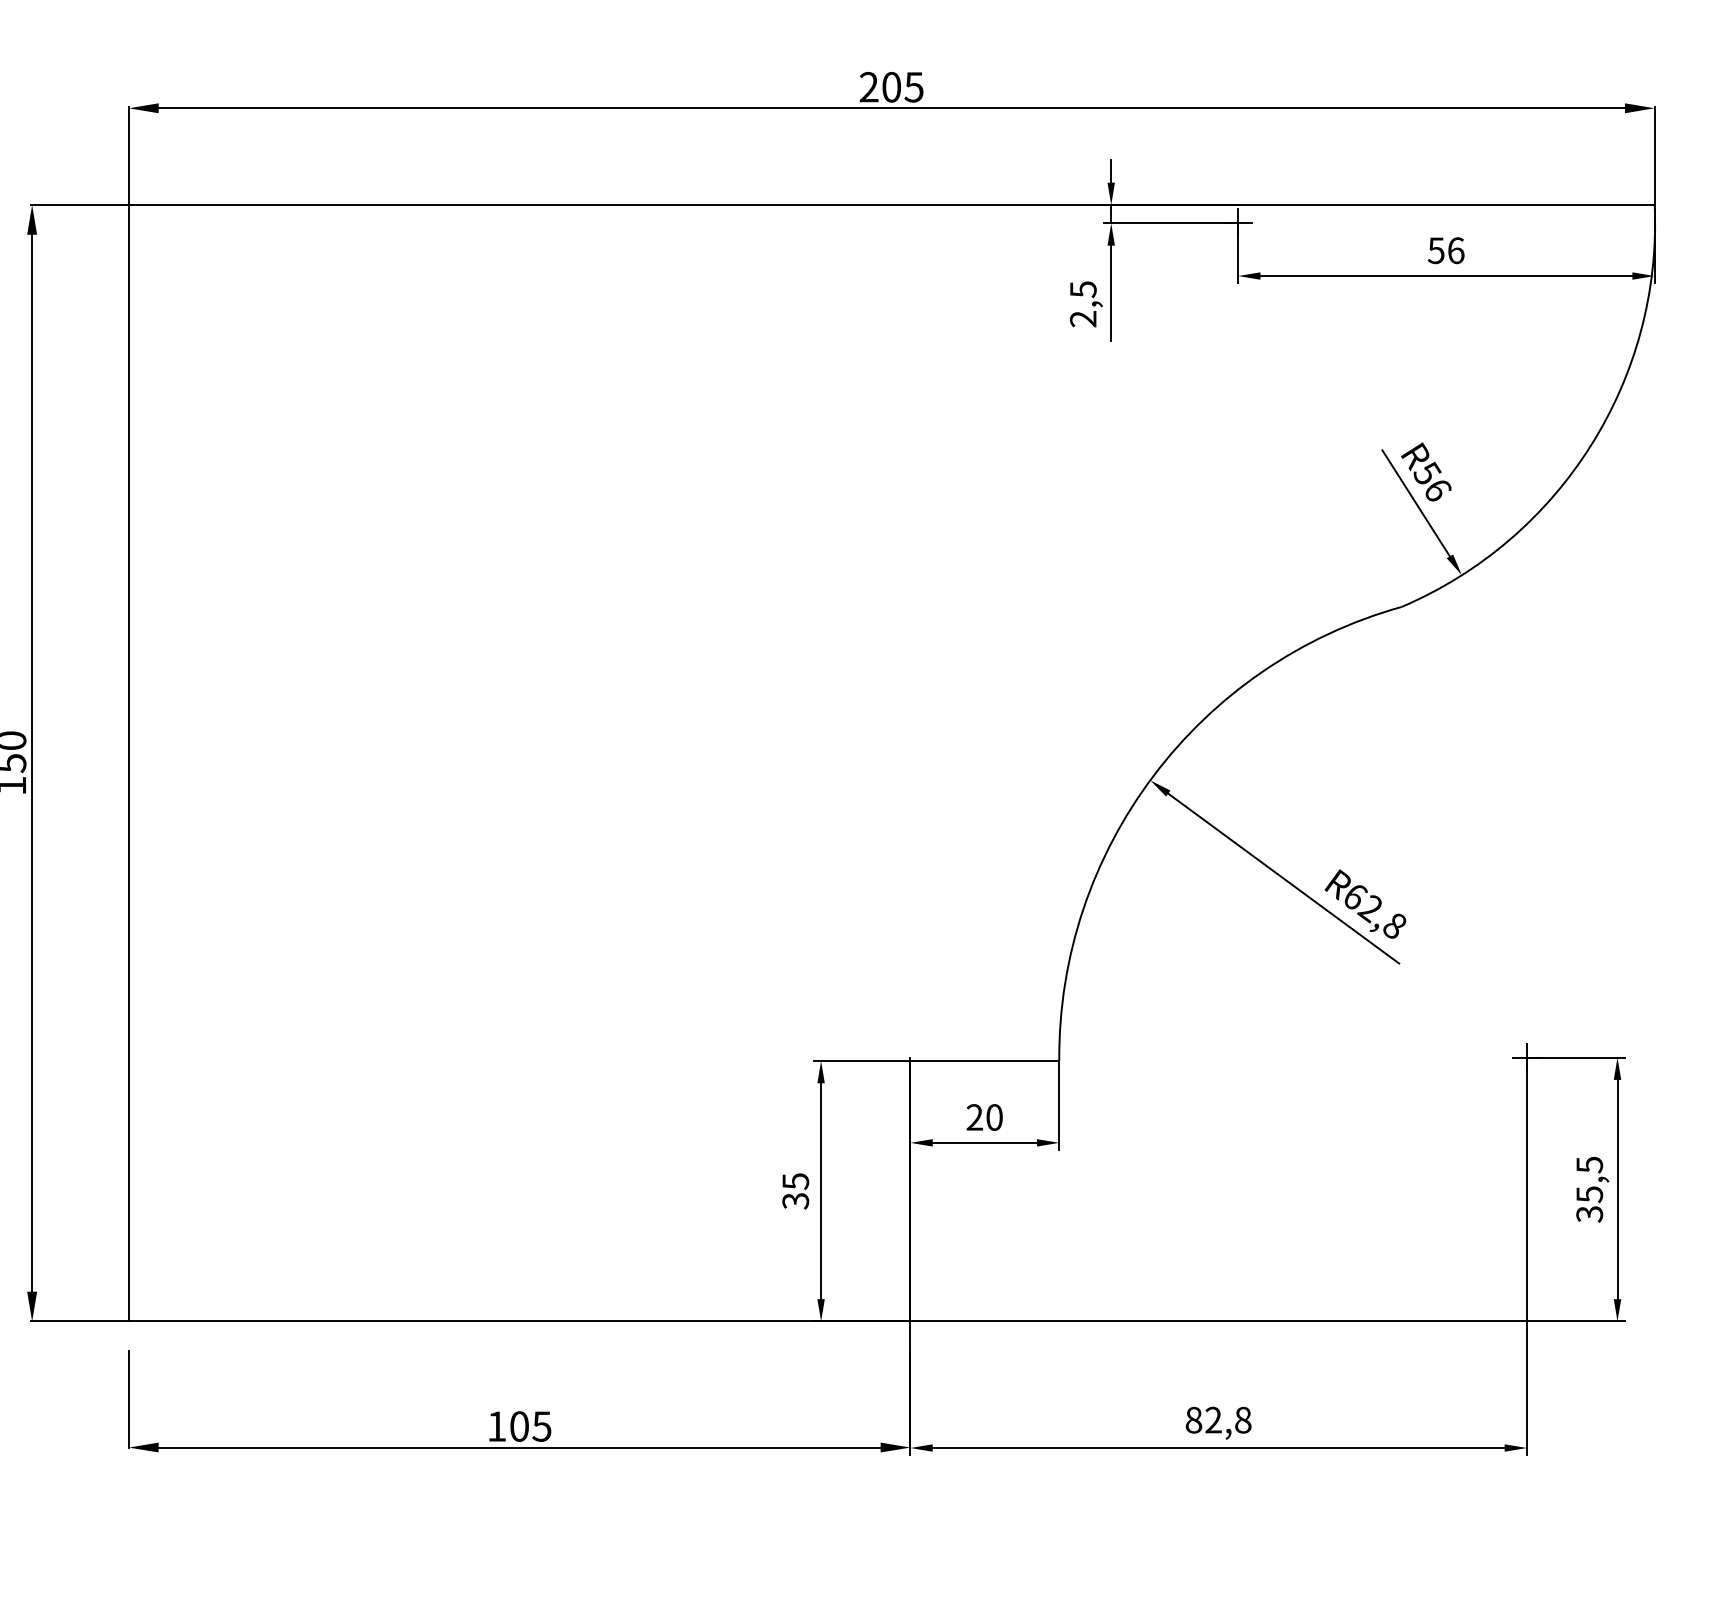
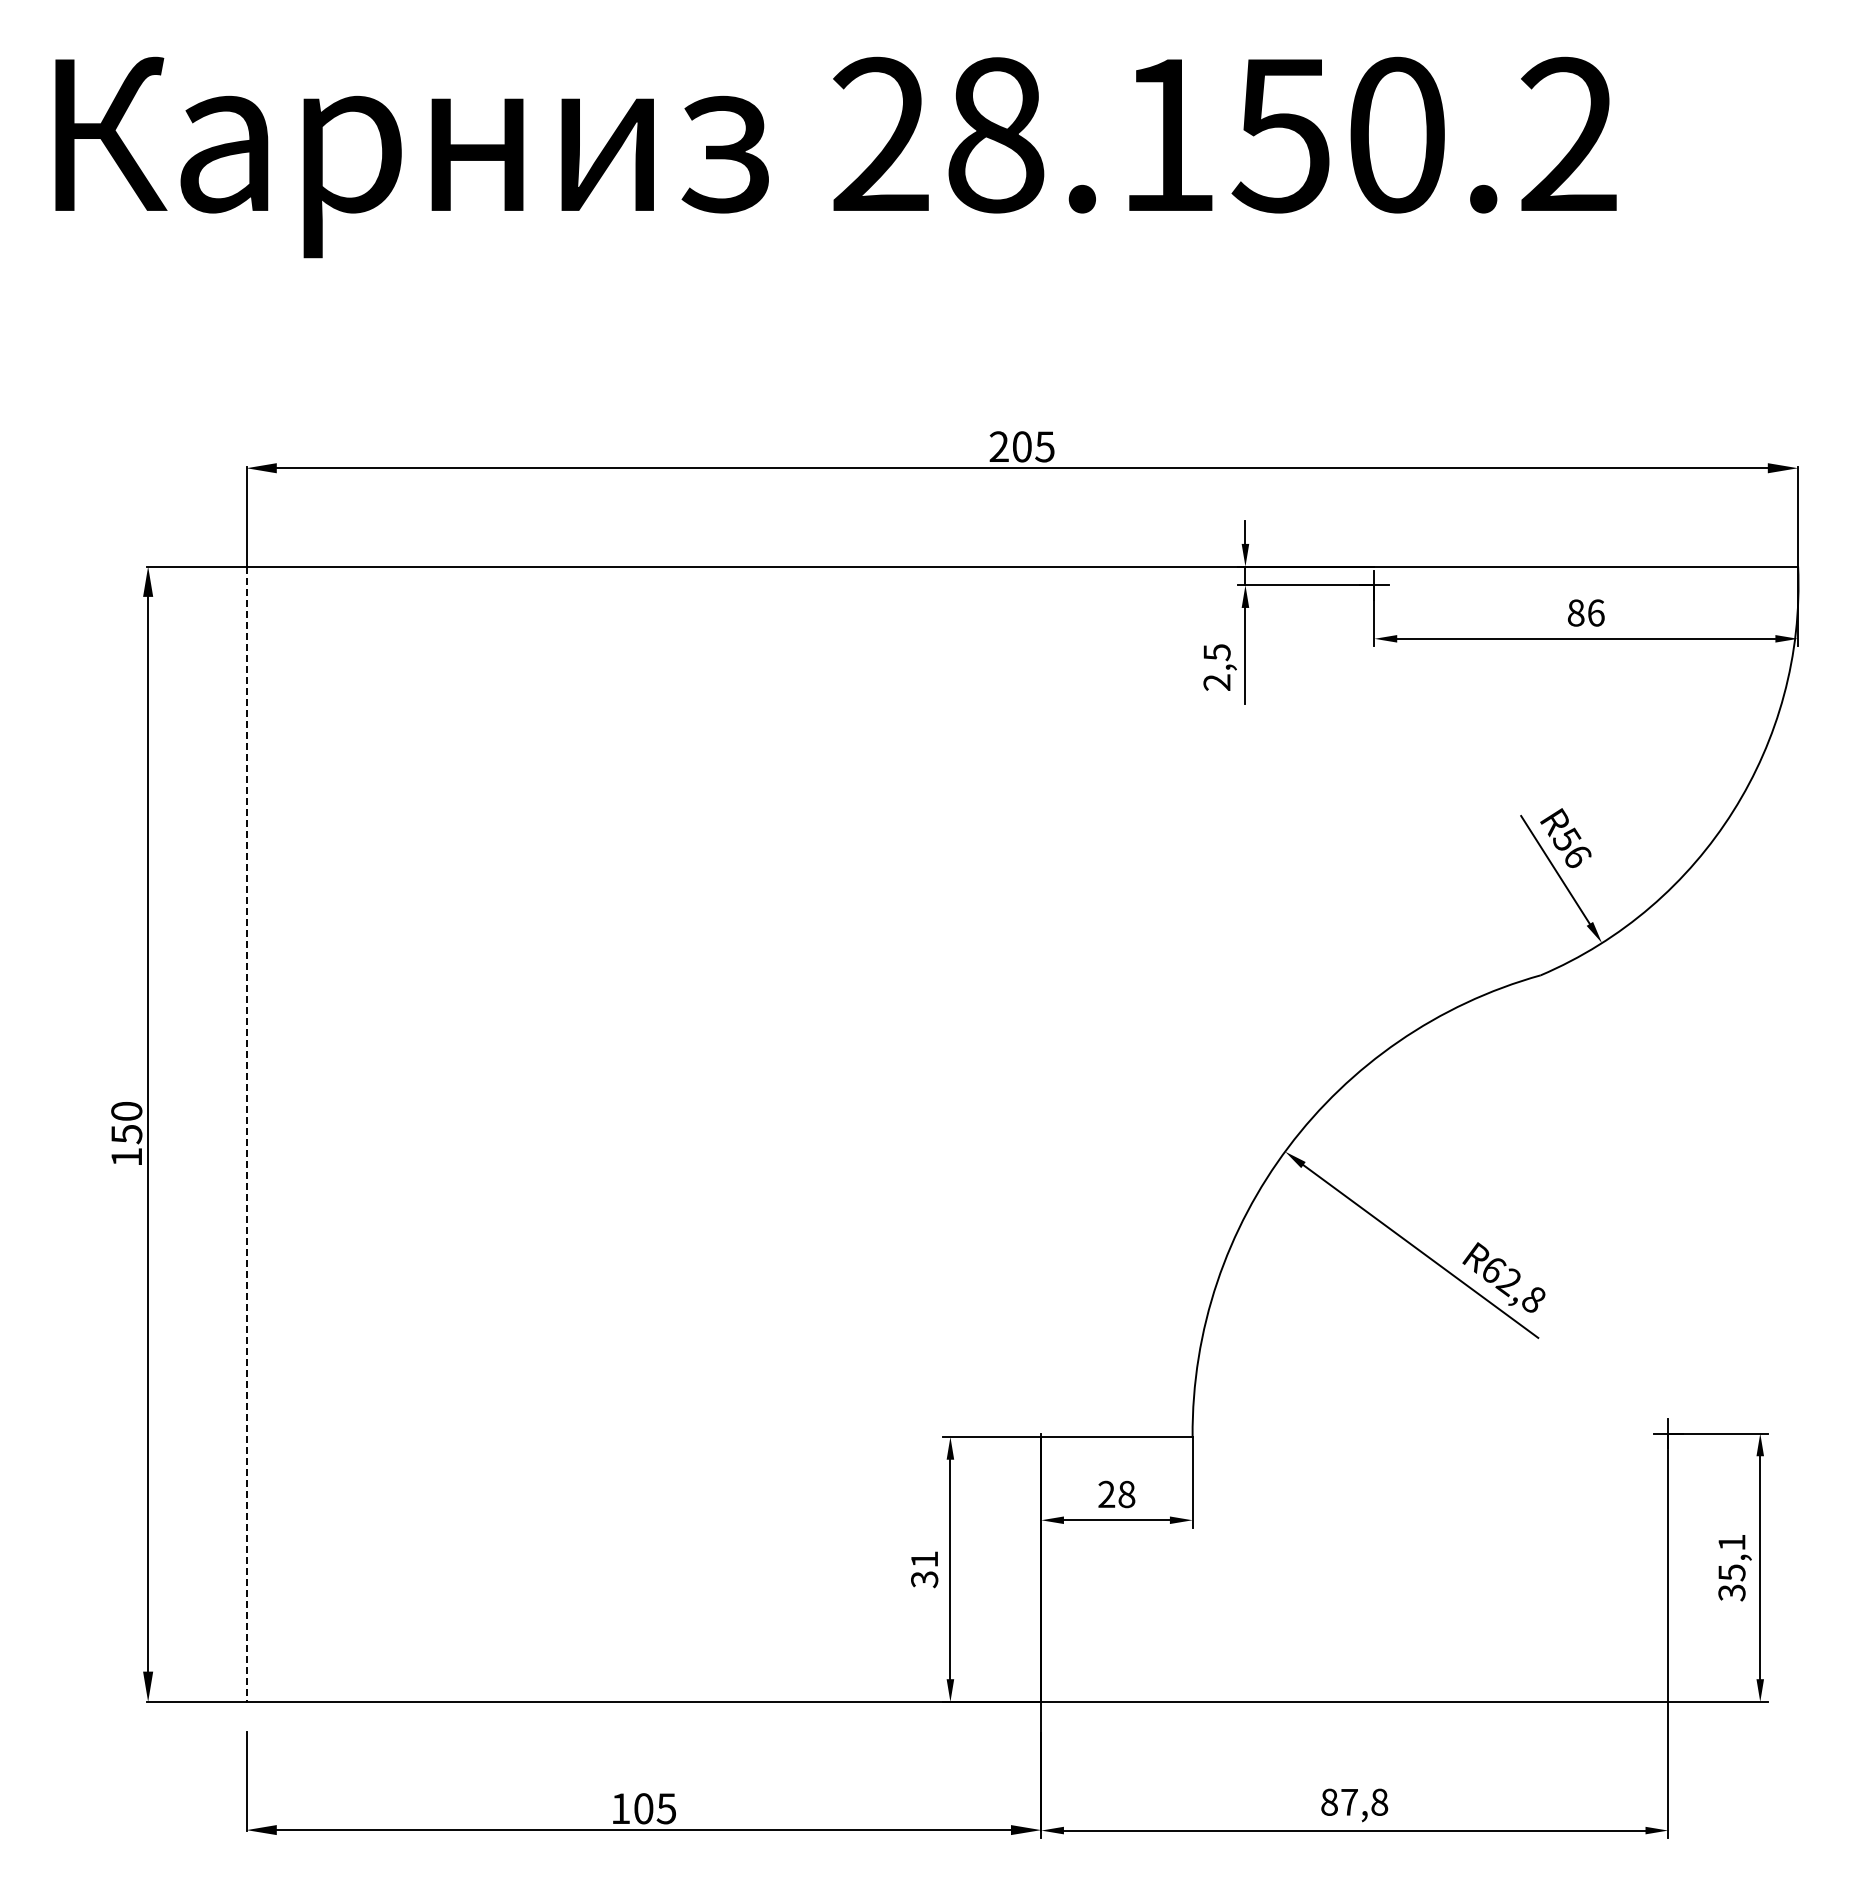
text: (1435, 250) -> (1575, 612), 56 -> 86
line: (128, 763) -> (246, 1134), solid -> dashed
text: (994, 1117) -> (1126, 1494), 20 -> 28
text: (1589, 1164) -> (1731, 1542), 35,5 -> 35,1
text: (795, 1181) -> (924, 1559), 35 -> 31
text: (1213, 1419) -> (1349, 1801), 82,8 -> 87,8

